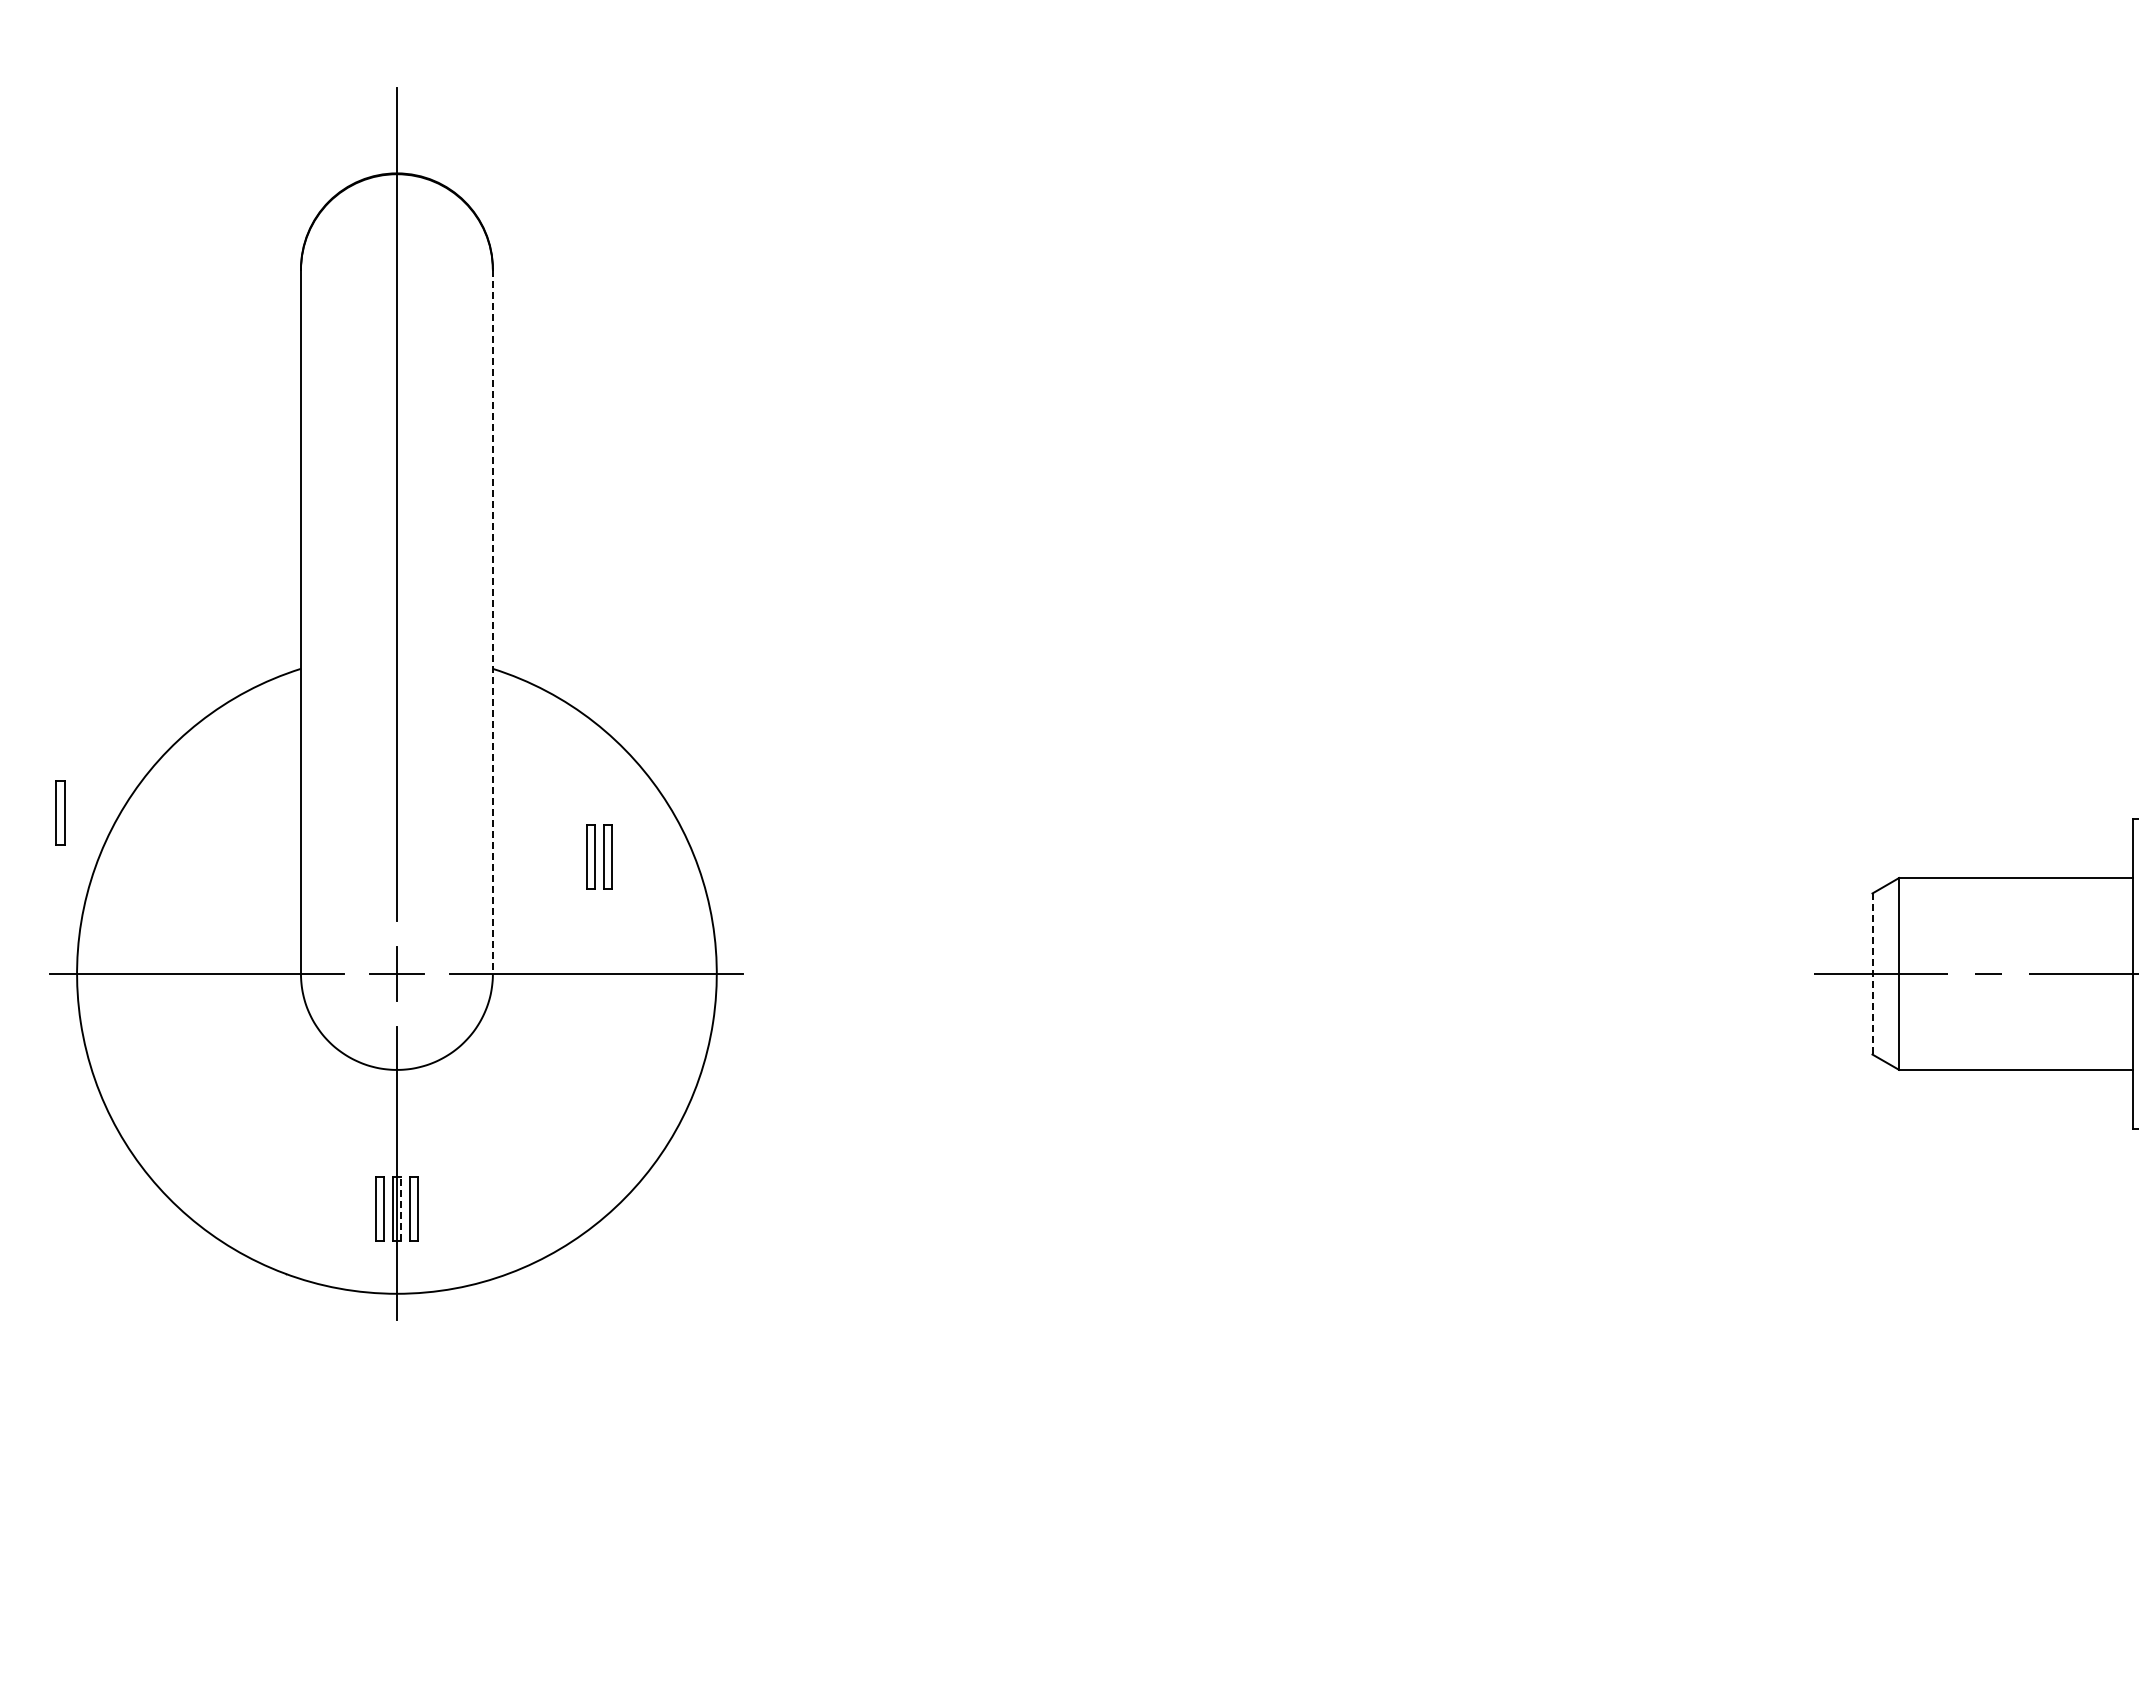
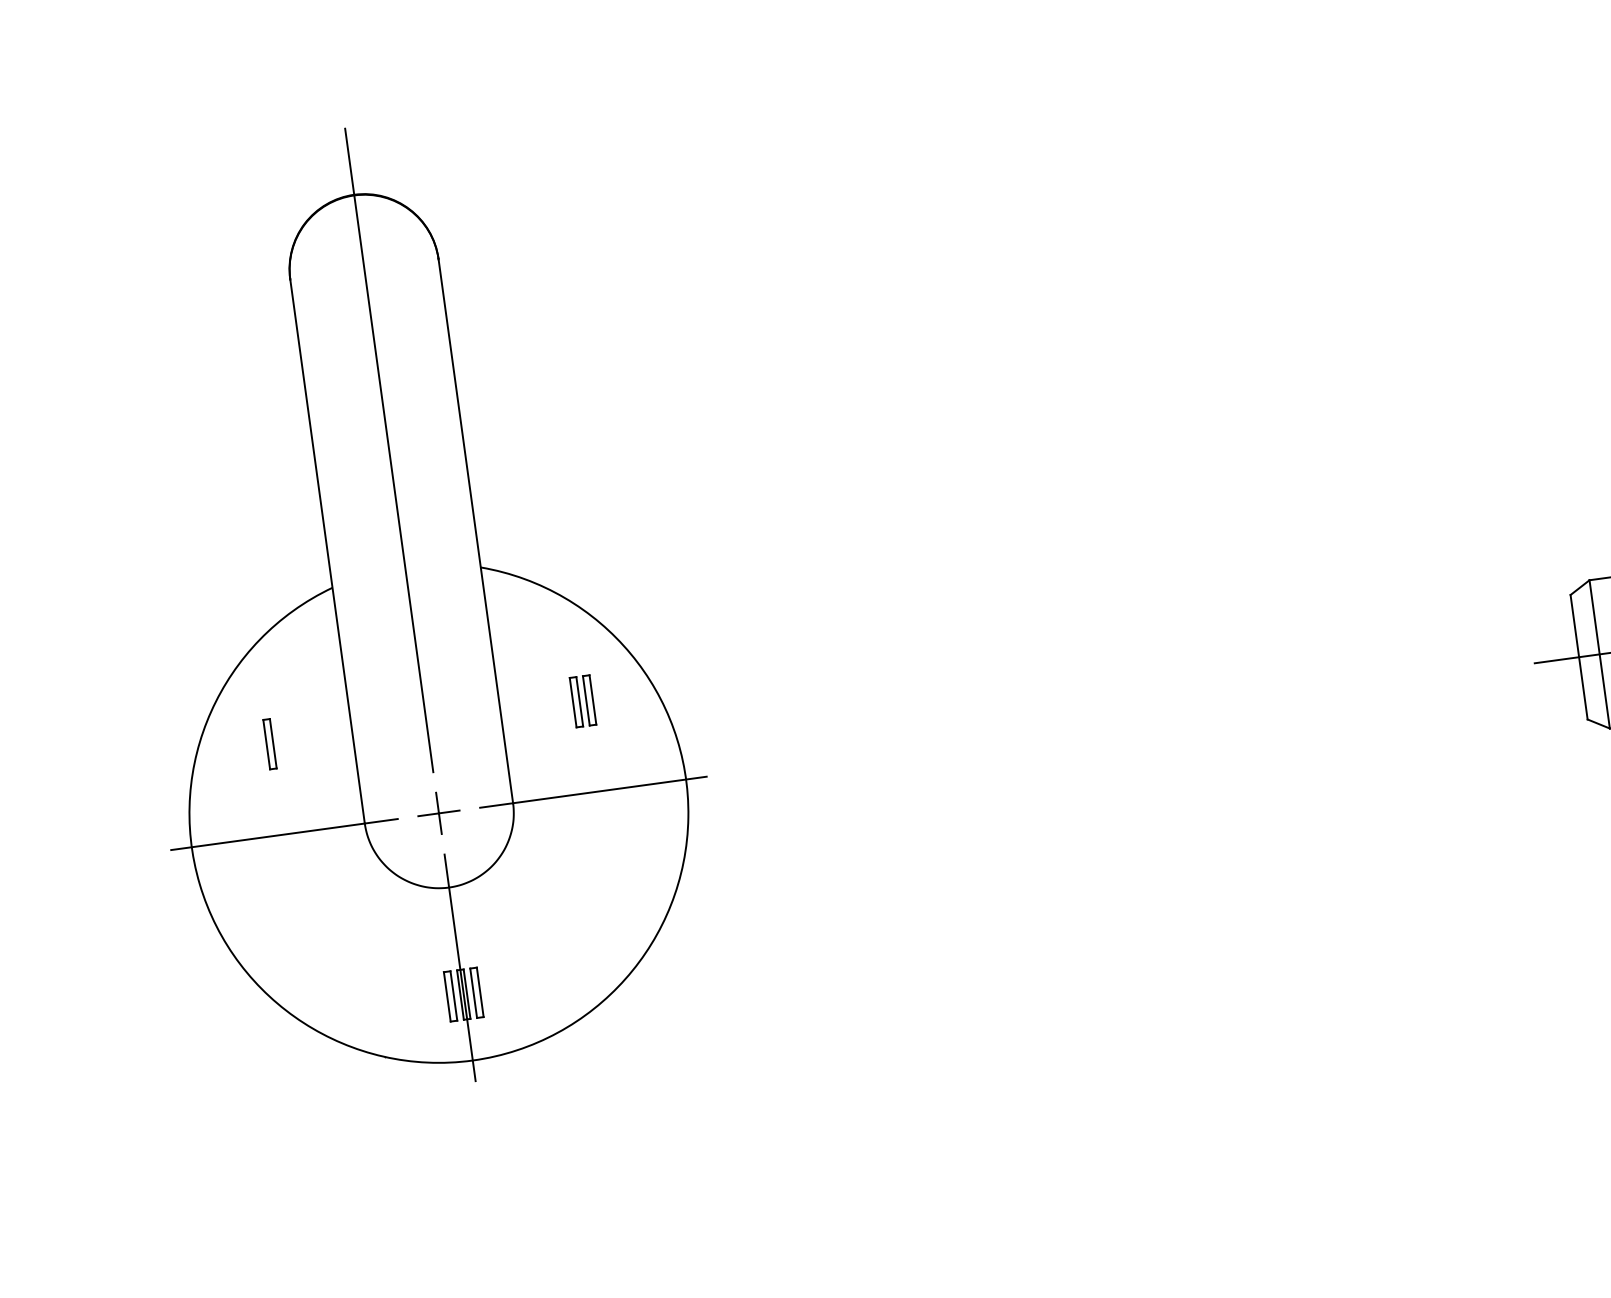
line: (492, 622) -> (475, 531), dashed -> solid
part: (60, 812) -> (270, 744), moved
line: (1872, 974) -> (1579, 657), dashed -> solid
line: (401, 1208) -> (467, 994), dashed -> solid

